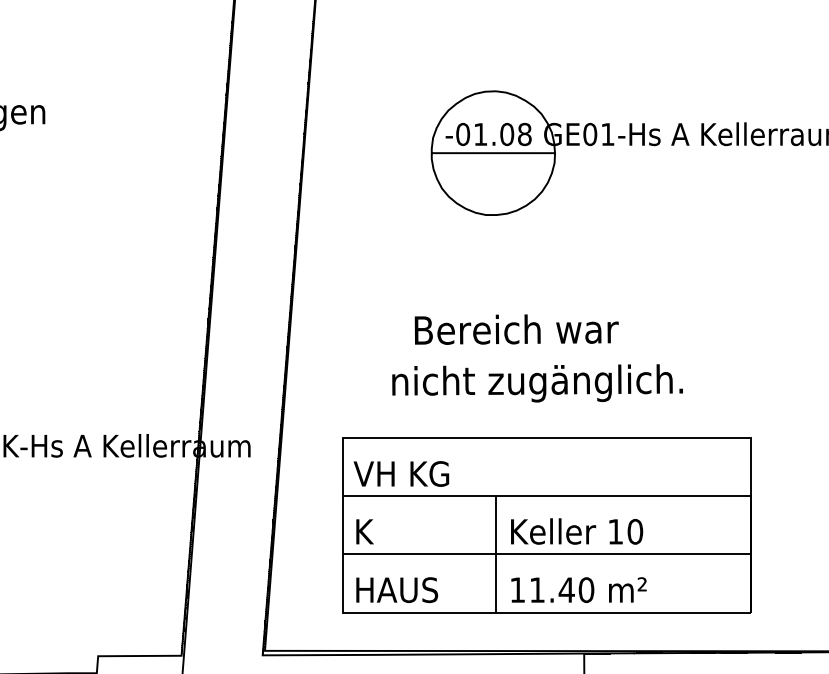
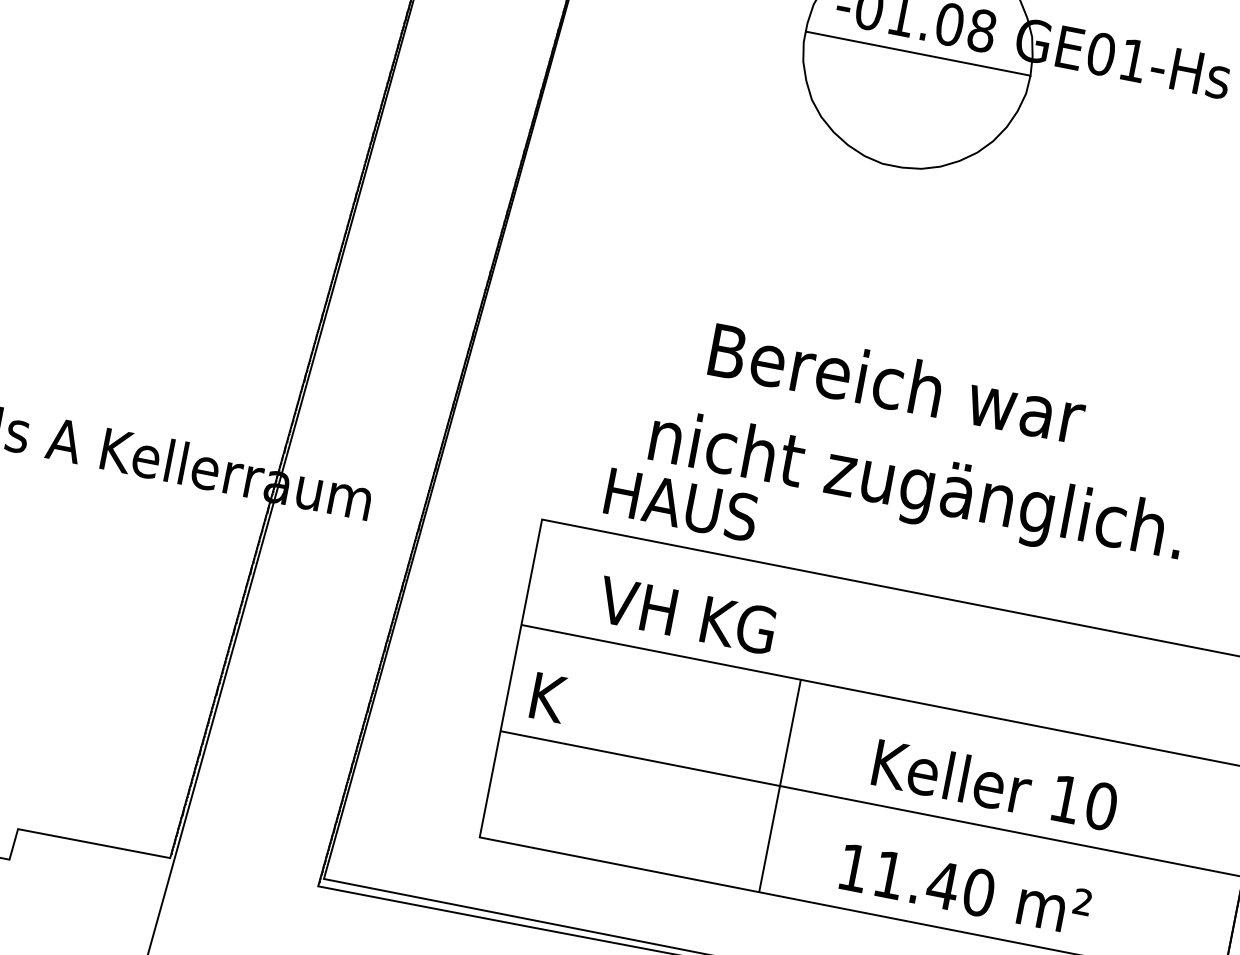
text: (401, 473) -> (687, 614), moved
text: (577, 531) -> (996, 784), moved
text: (578, 589) -> (964, 888), moved
text: (397, 590) -> (682, 505), moved

